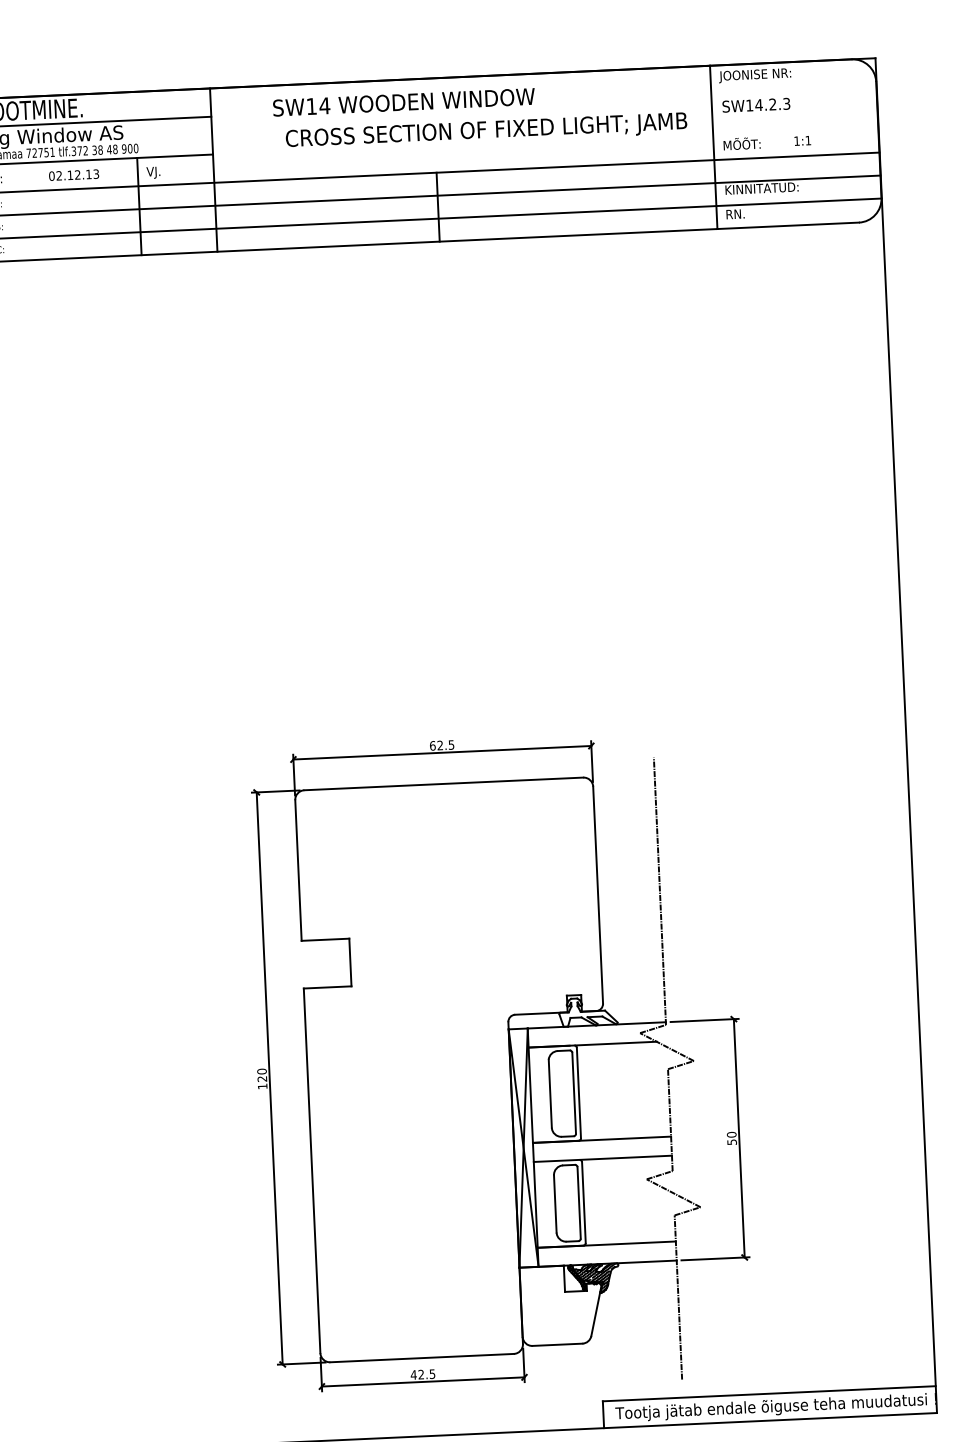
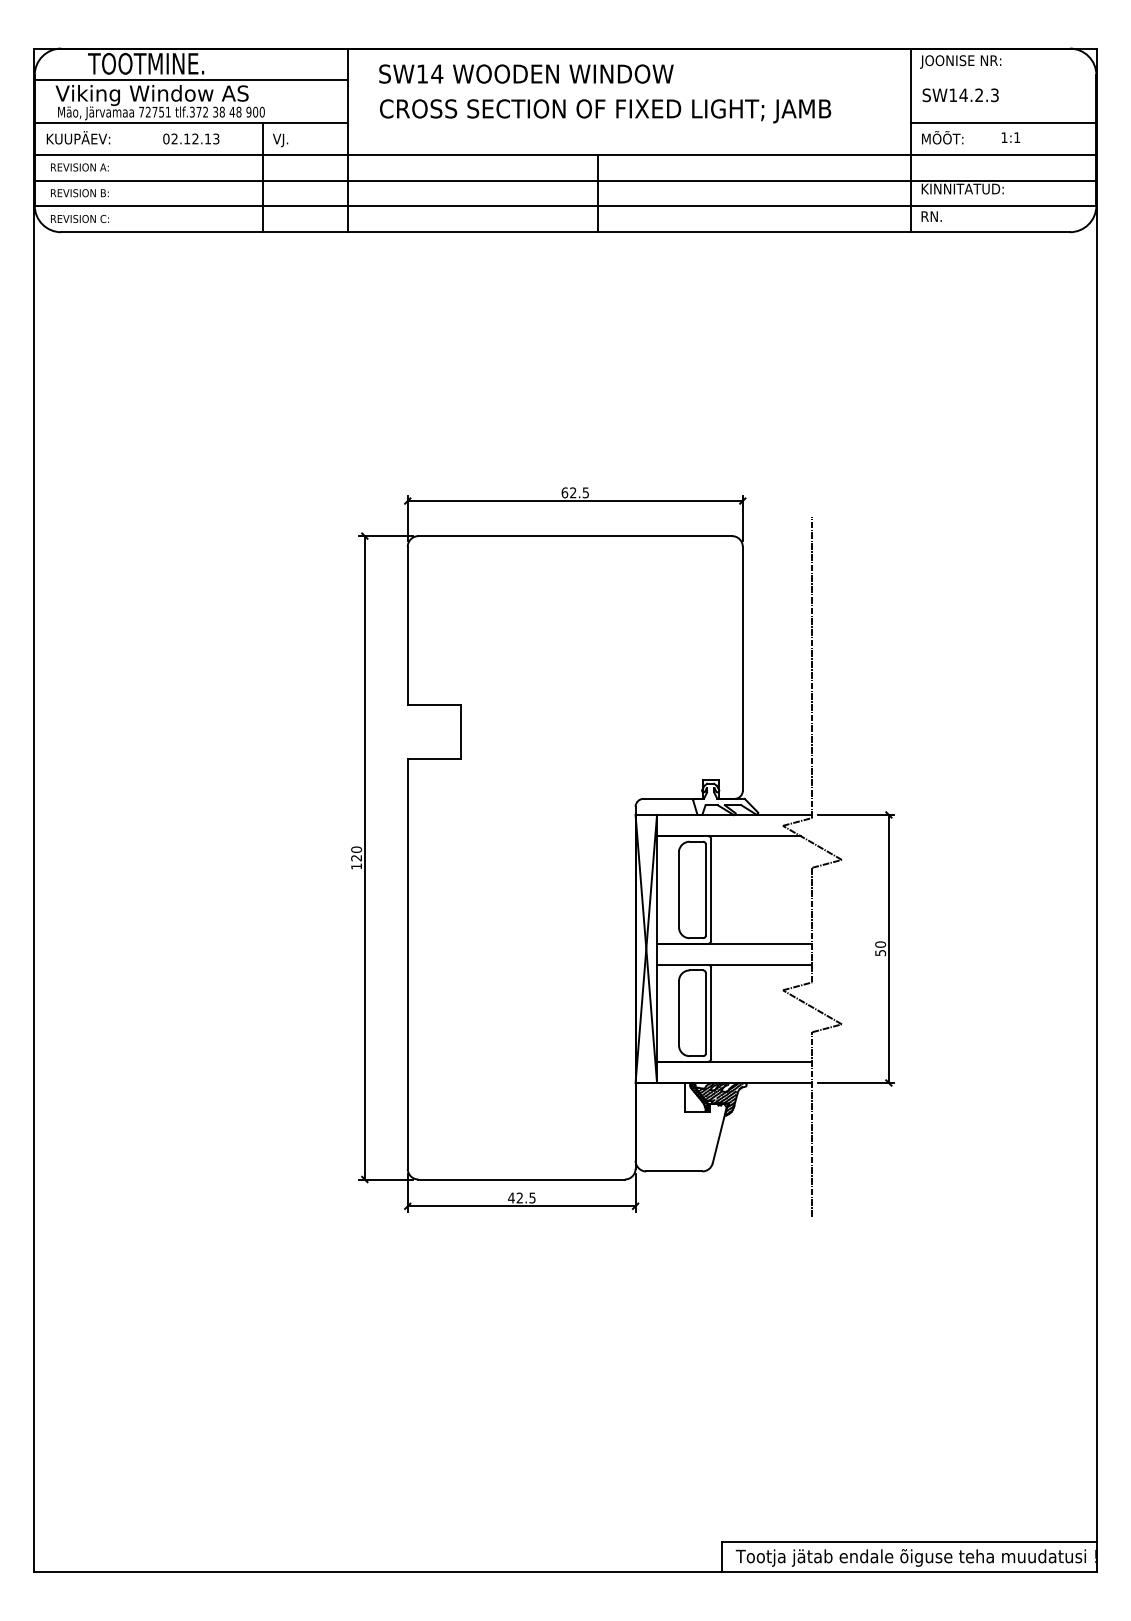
text: (404, 101) -> (526, 73), moved
line: (795, 127) -> (1003, 122), added
text: (486, 131) -> (605, 111), moved
part: (498, 1062) -> (622, 851), moved

